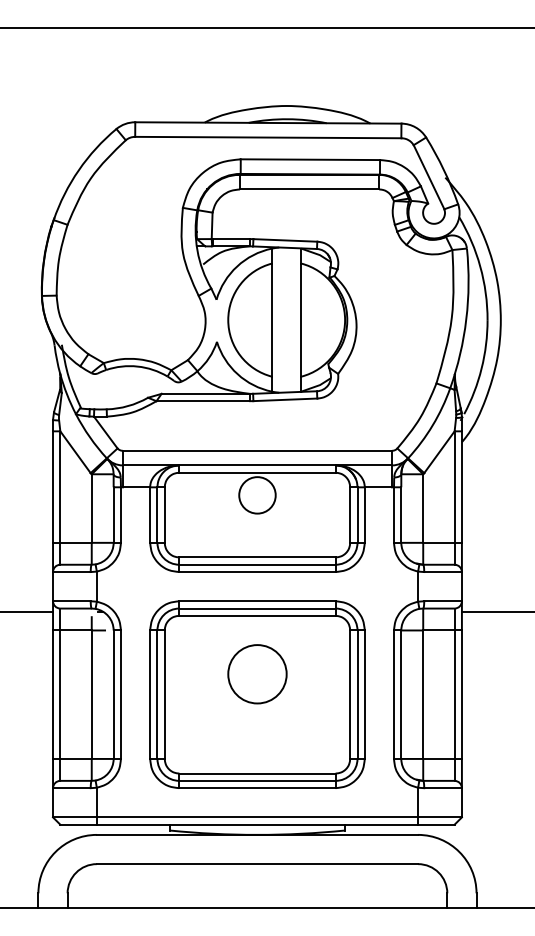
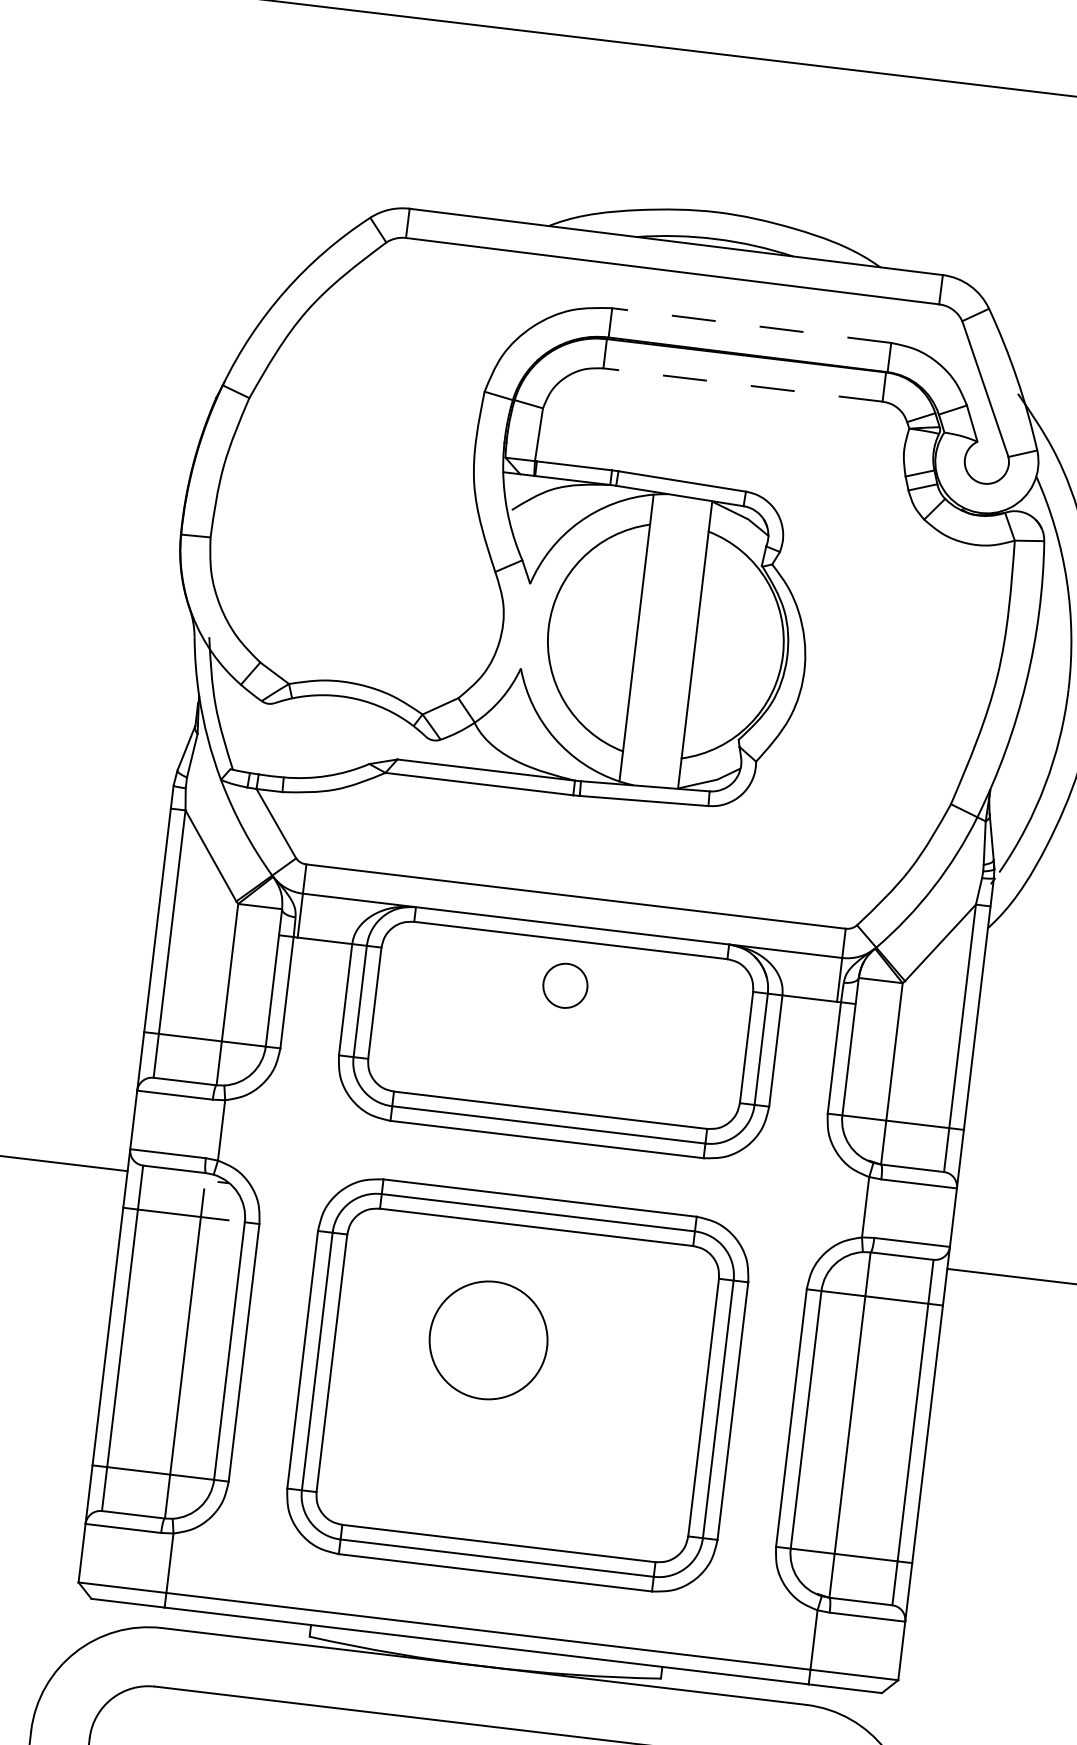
line: (310, 159) -> (751, 325), solid -> dashed
line: (309, 189) -> (742, 385), solid -> dashed
circle: (257, 495) -> (565, 986), size x0.6
circle: (257, 674) -> (488, 1340), moved

